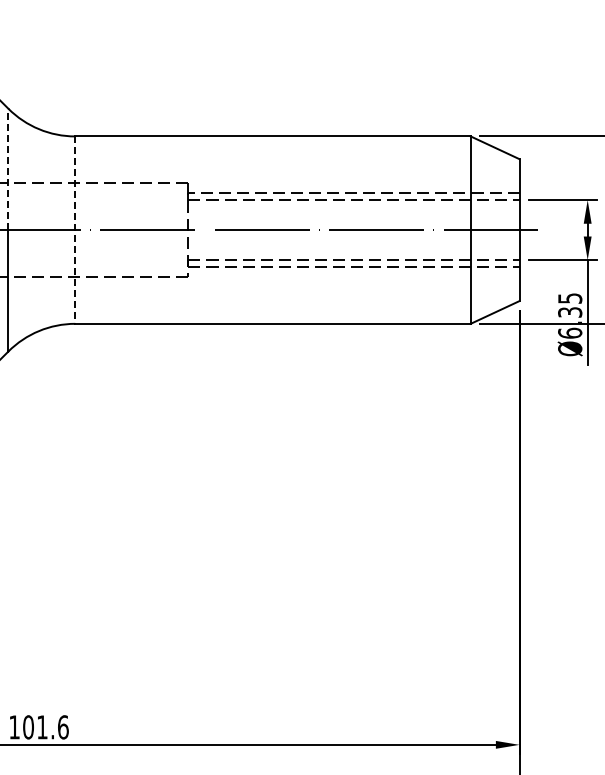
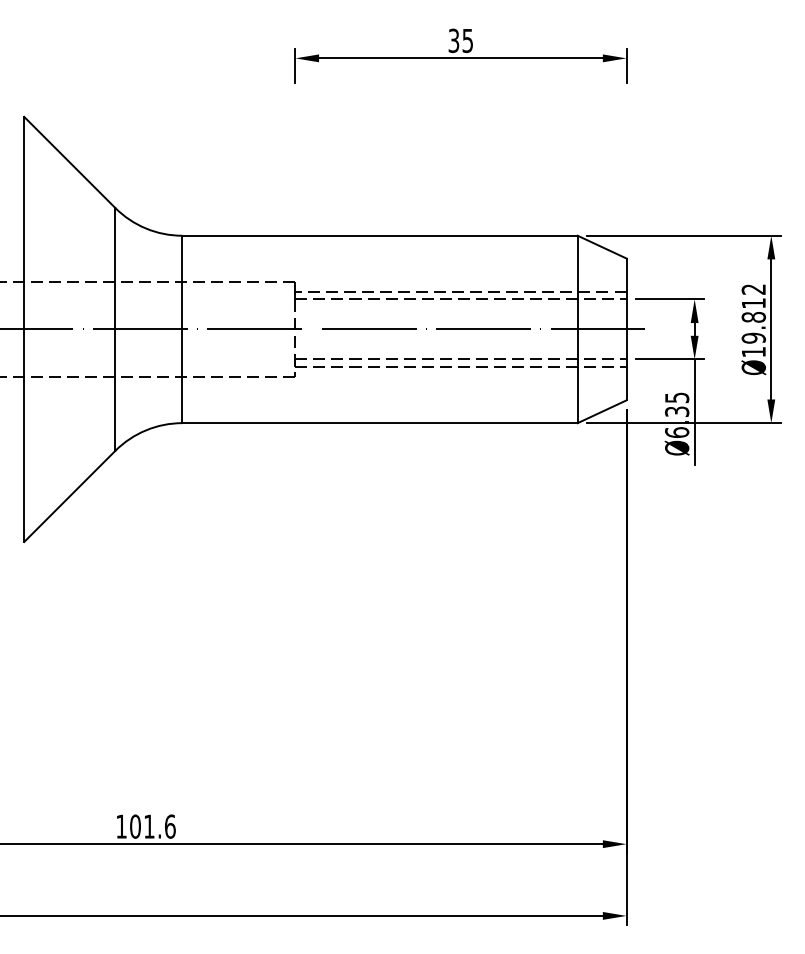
line: (8, 169) -> (115, 268), dashed -> solid
line: (75, 230) -> (182, 329), dashed -> solid

